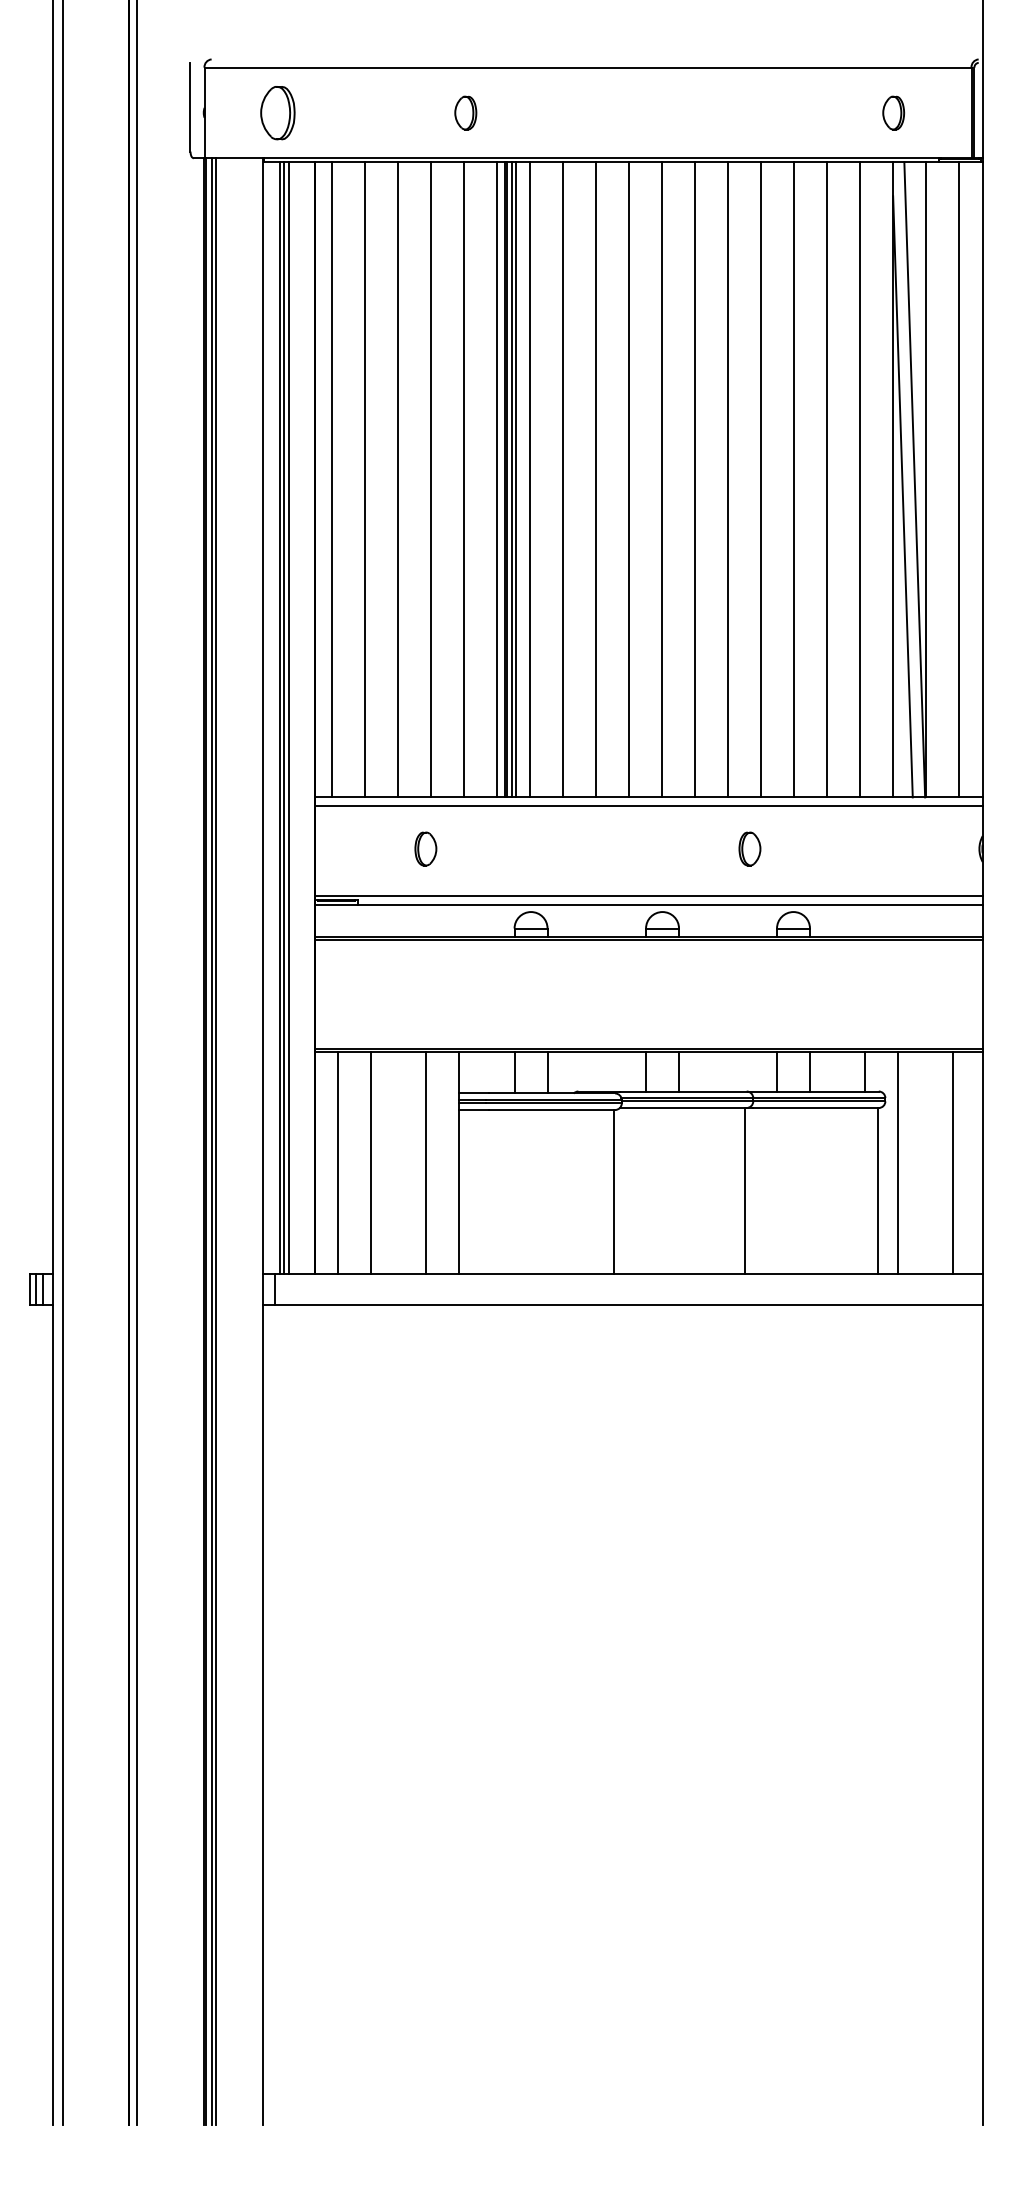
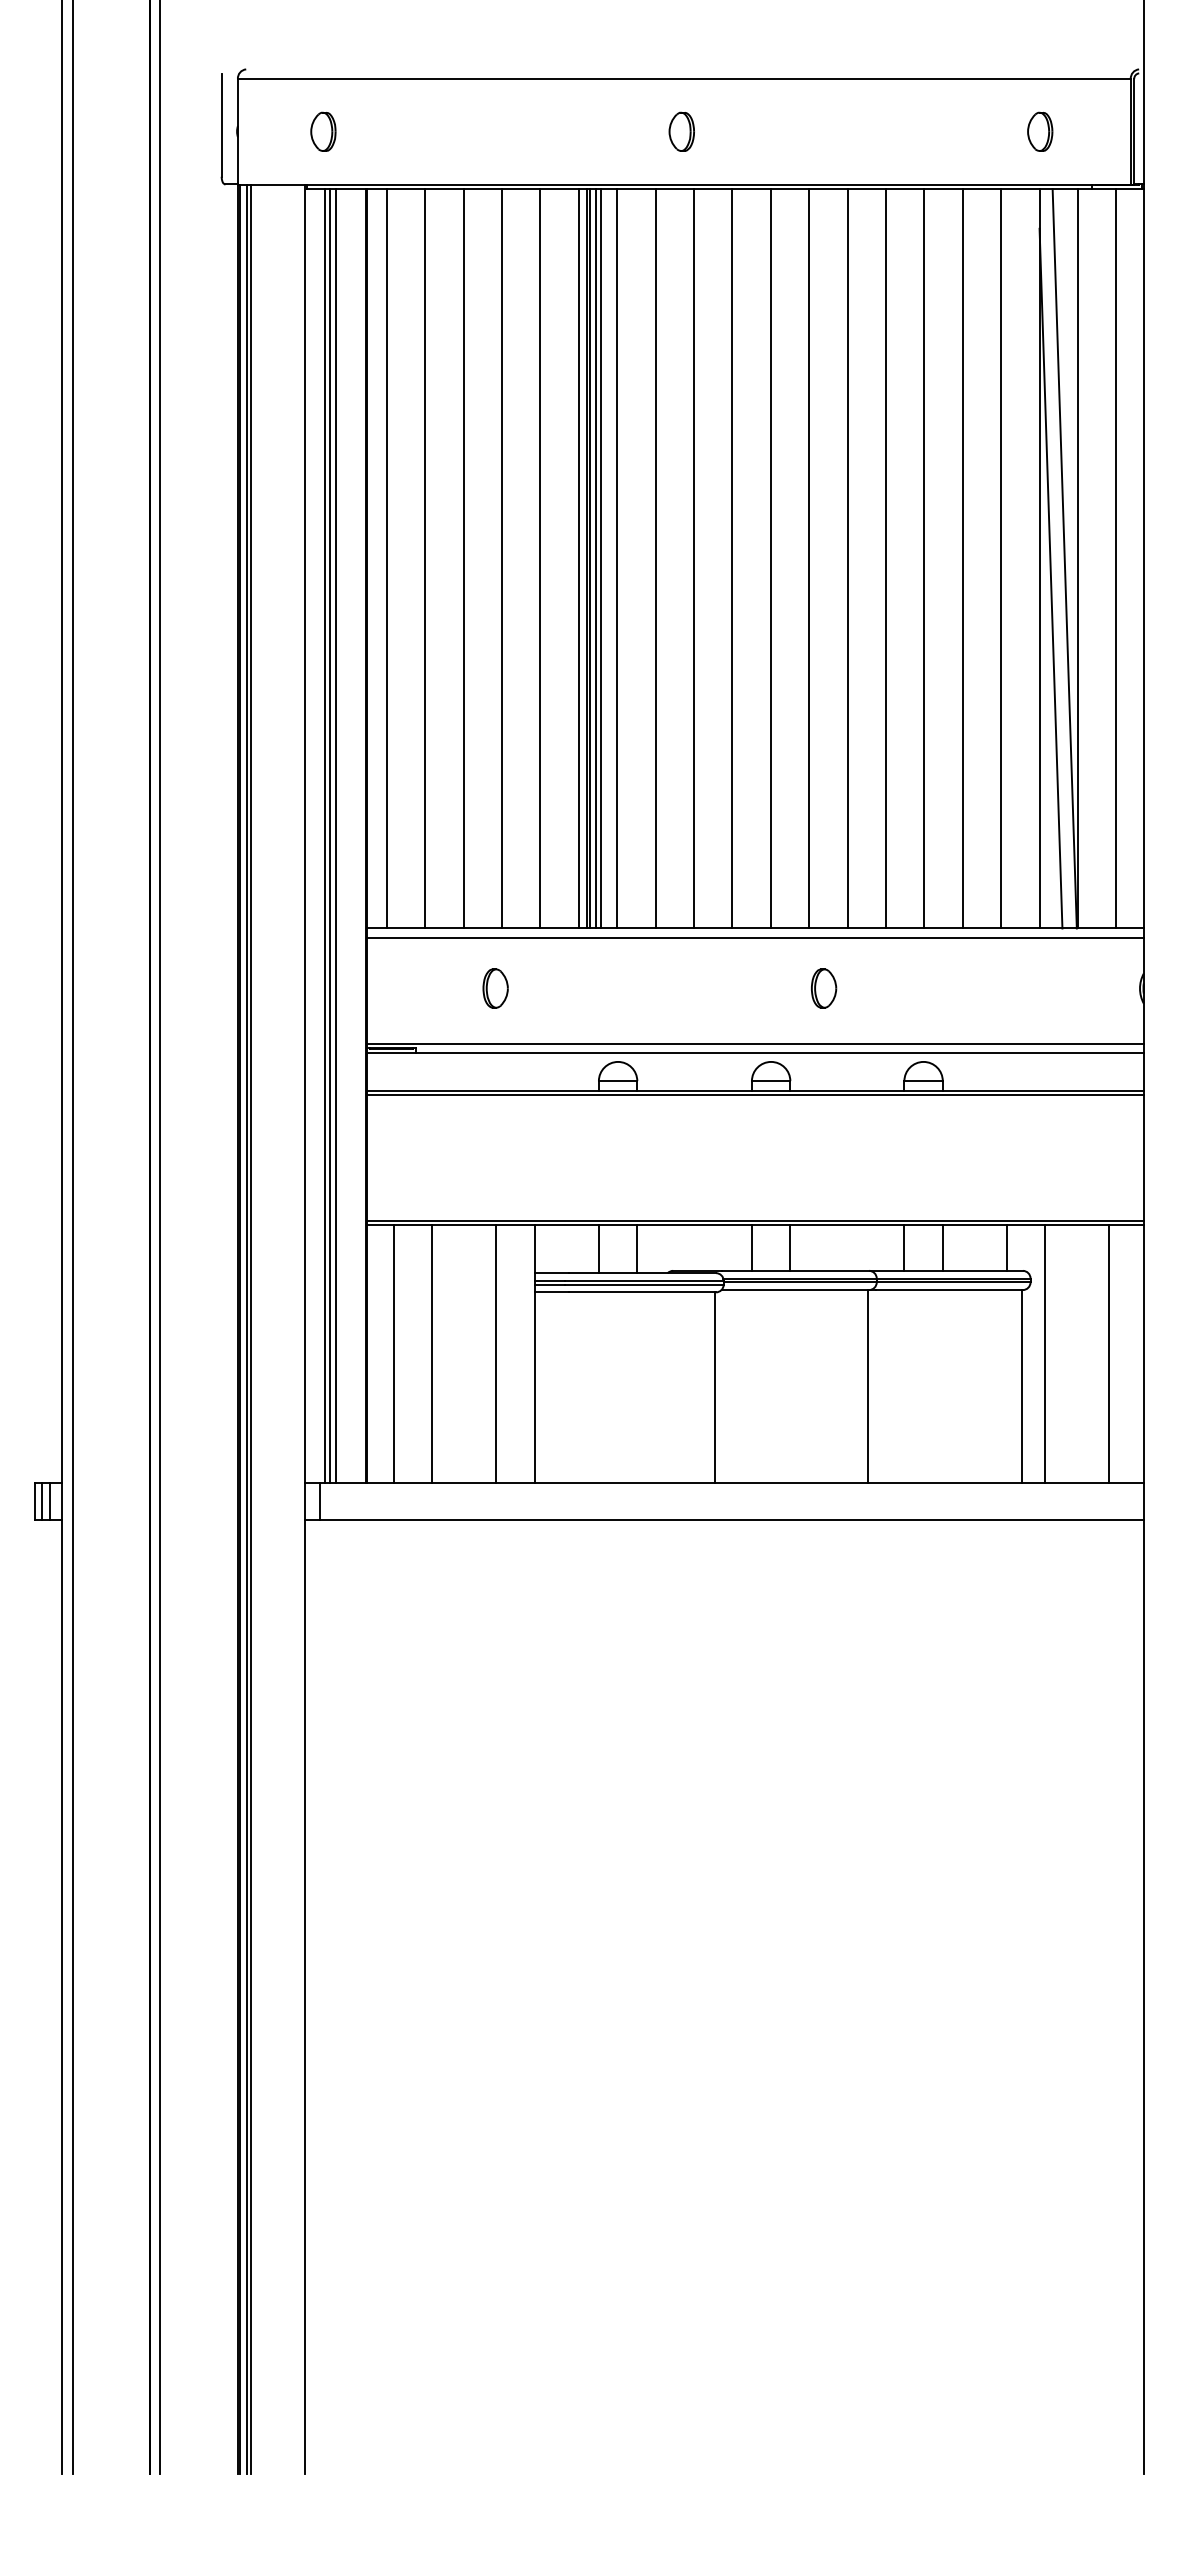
part: (277, 112) -> (322, 131), size x0.62
part: (465, 112) -> (681, 131), moved
part: (749, 848) -> (823, 987), moved

